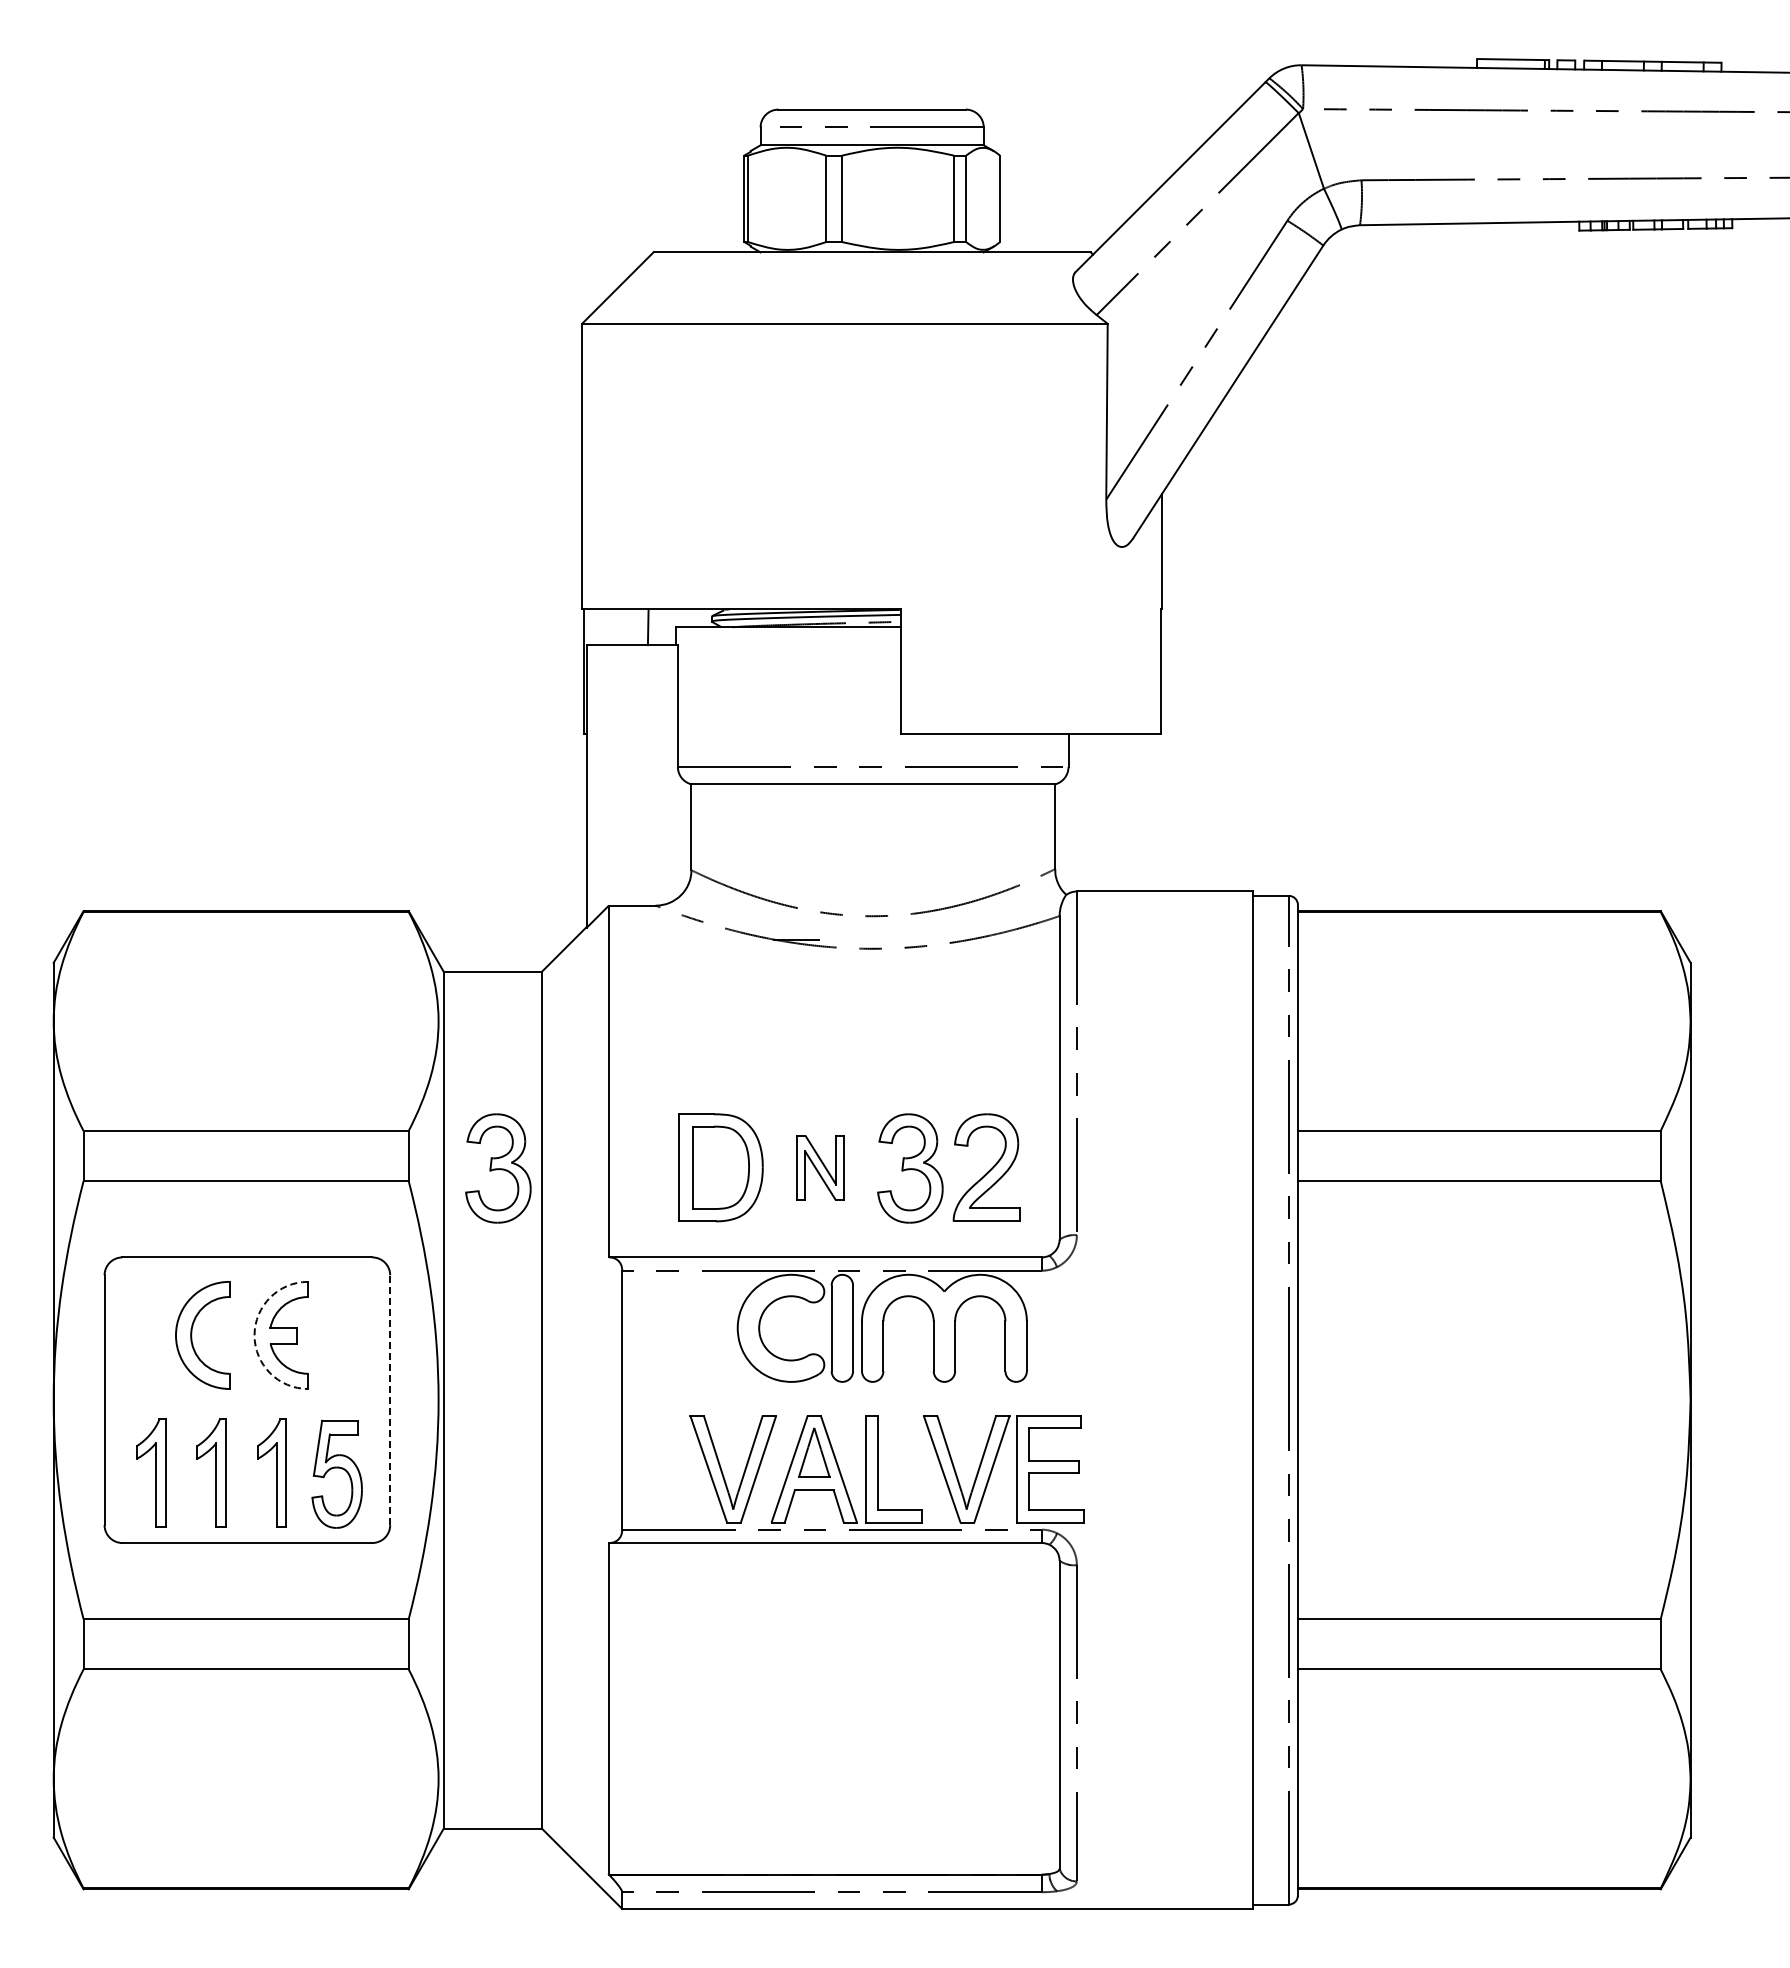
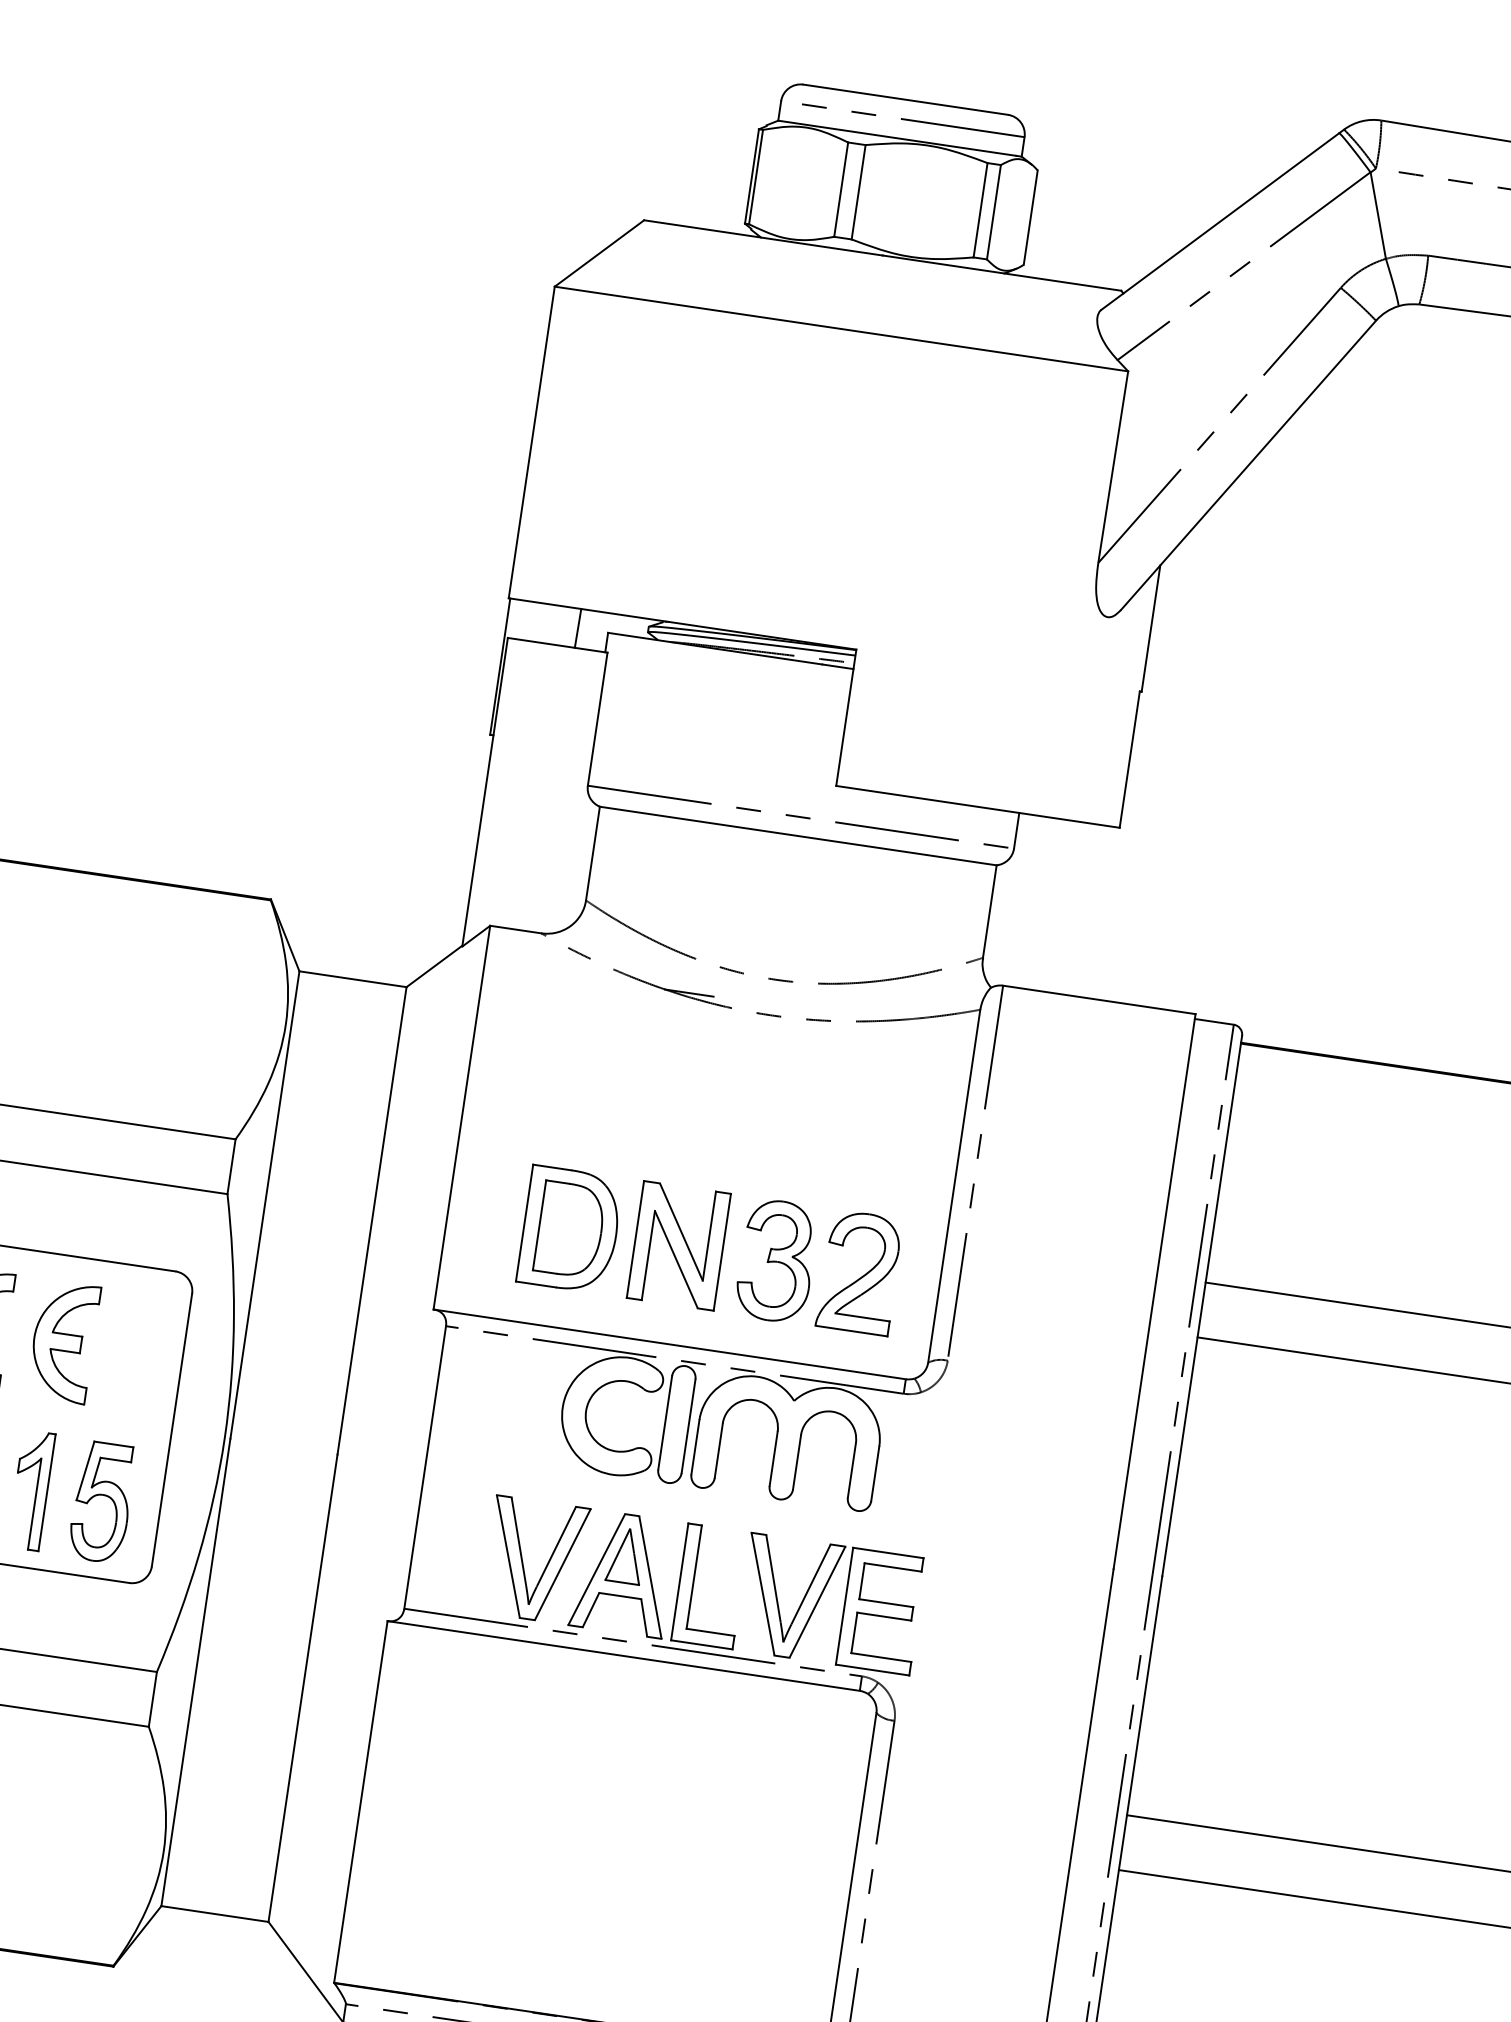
part: (820, 1167) -> (678, 1245), size x1.67
part: (498, 1168) -> (327, 1194), removed
arc: (254, 1335) -> (34, 1337), dashed -> solid
line: (390, 1400) -> (172, 1430), dashed -> solid

